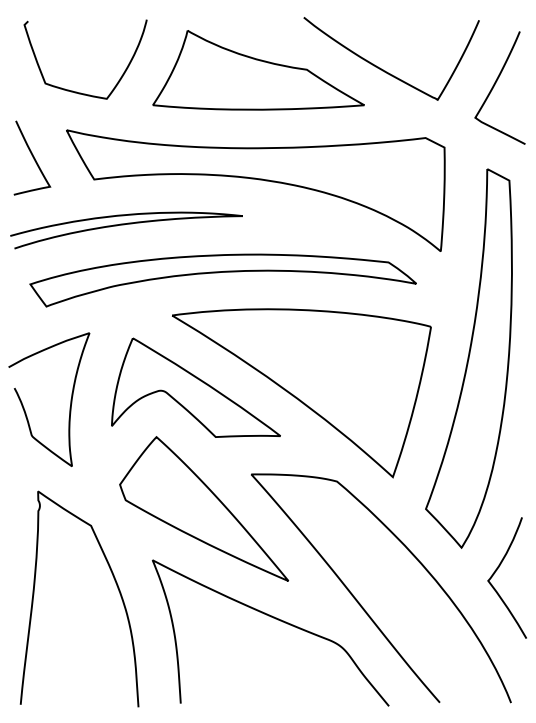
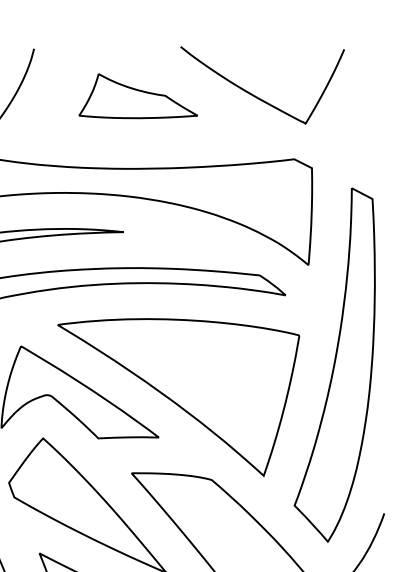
part: (258, 70) -> (138, 96), size x0.6
curve: (496, 83) -> (360, 108), removed

